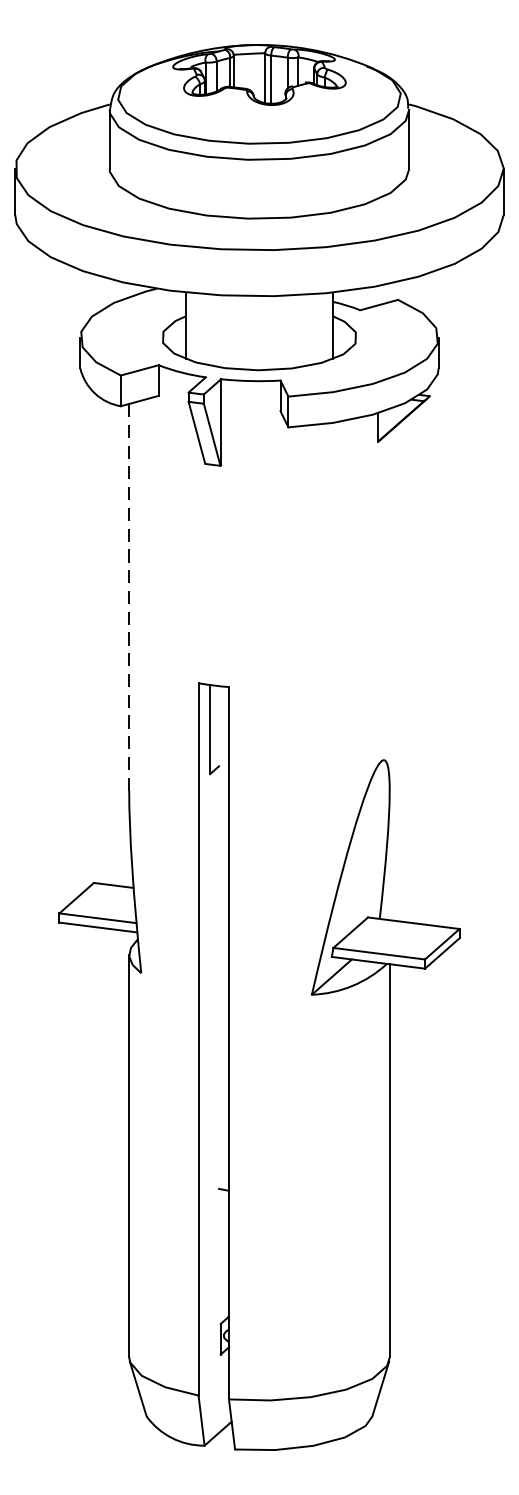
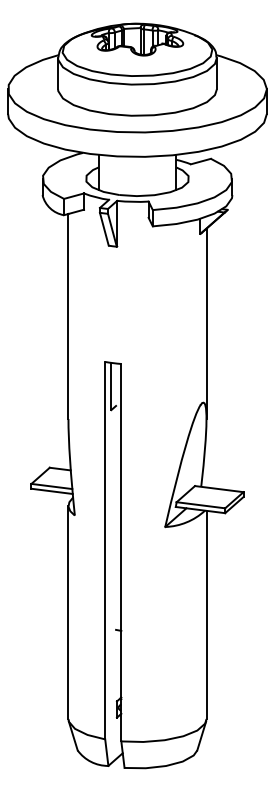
line: (129, 597) -> (68, 316), dashed -> solid
line: (389, 610) -> (206, 323), added

